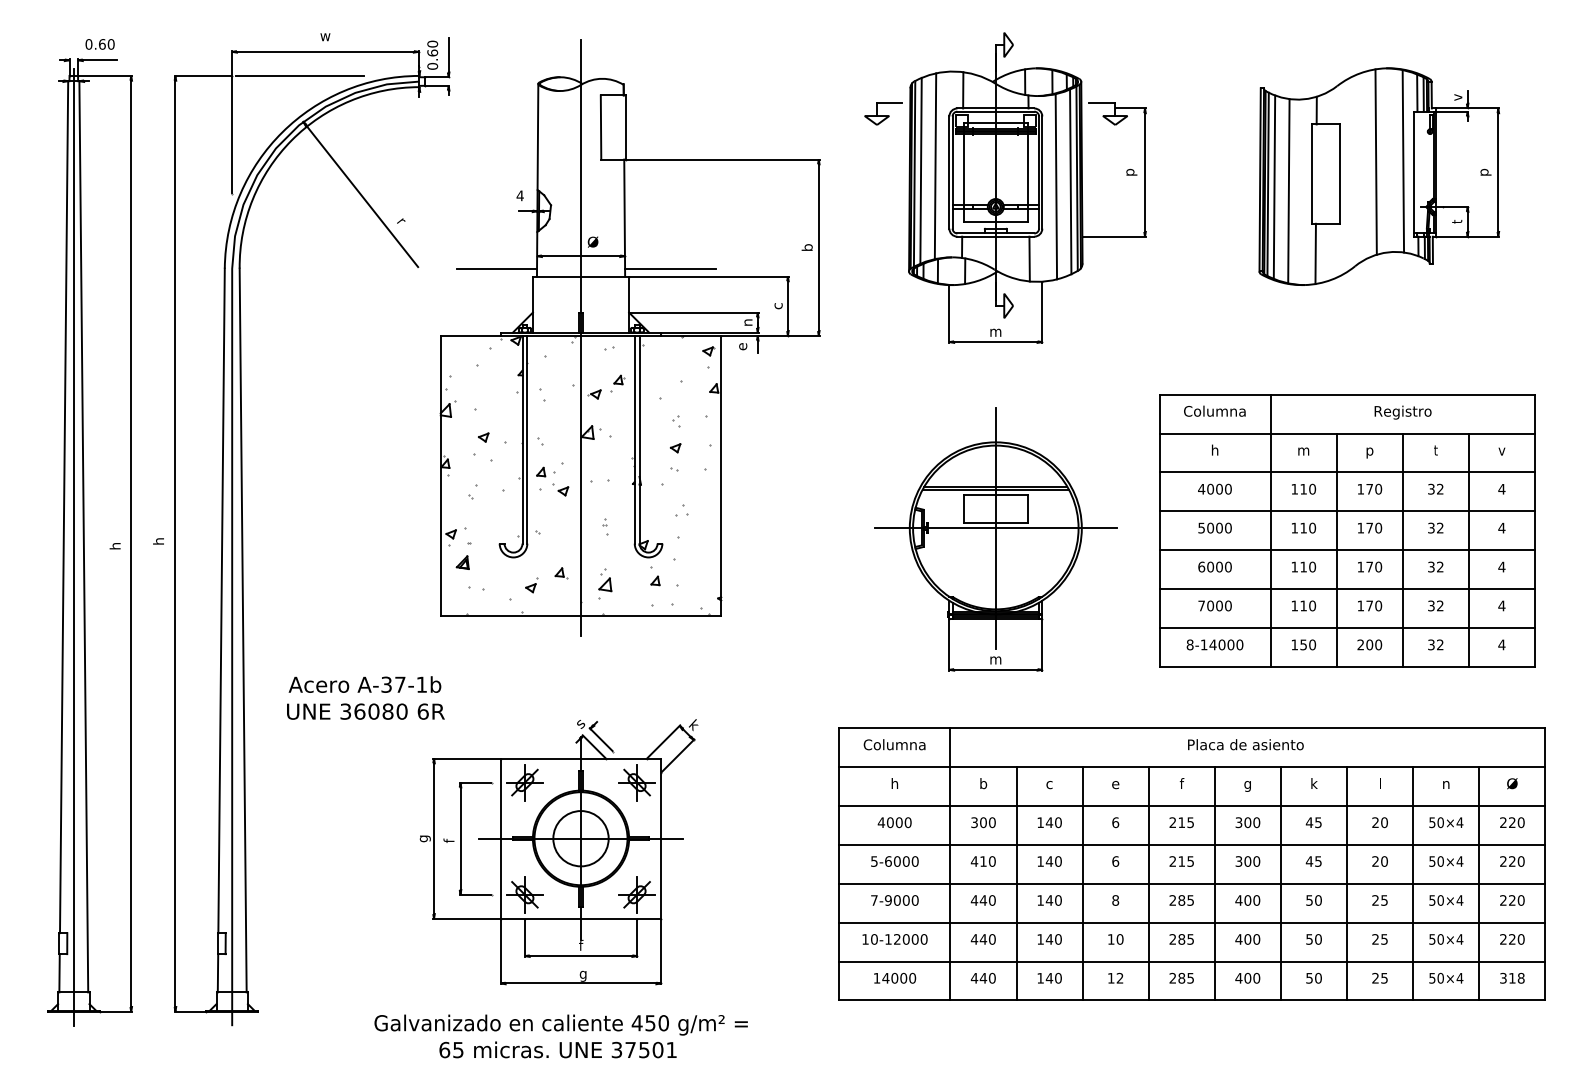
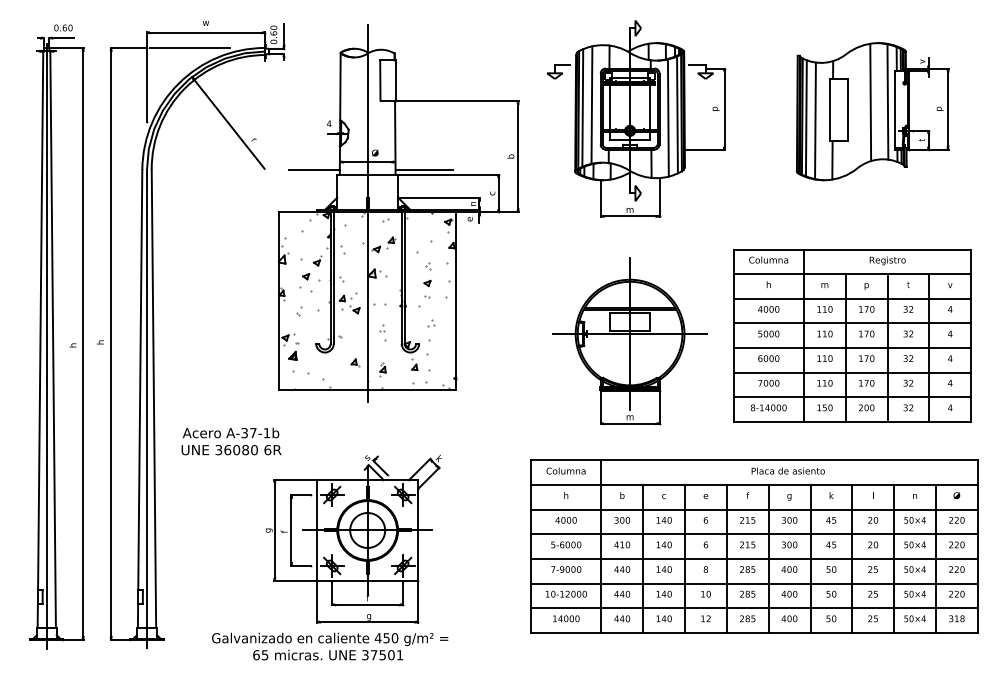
part: (604, 527) -> (382, 333), size x1.6
part: (531, 584) -> (317, 260), moved
part: (604, 584) -> (382, 369), size x0.7
part: (476, 588) -> (301, 372), size x1.6
text: (561, 1036) -> (330, 646), moved

